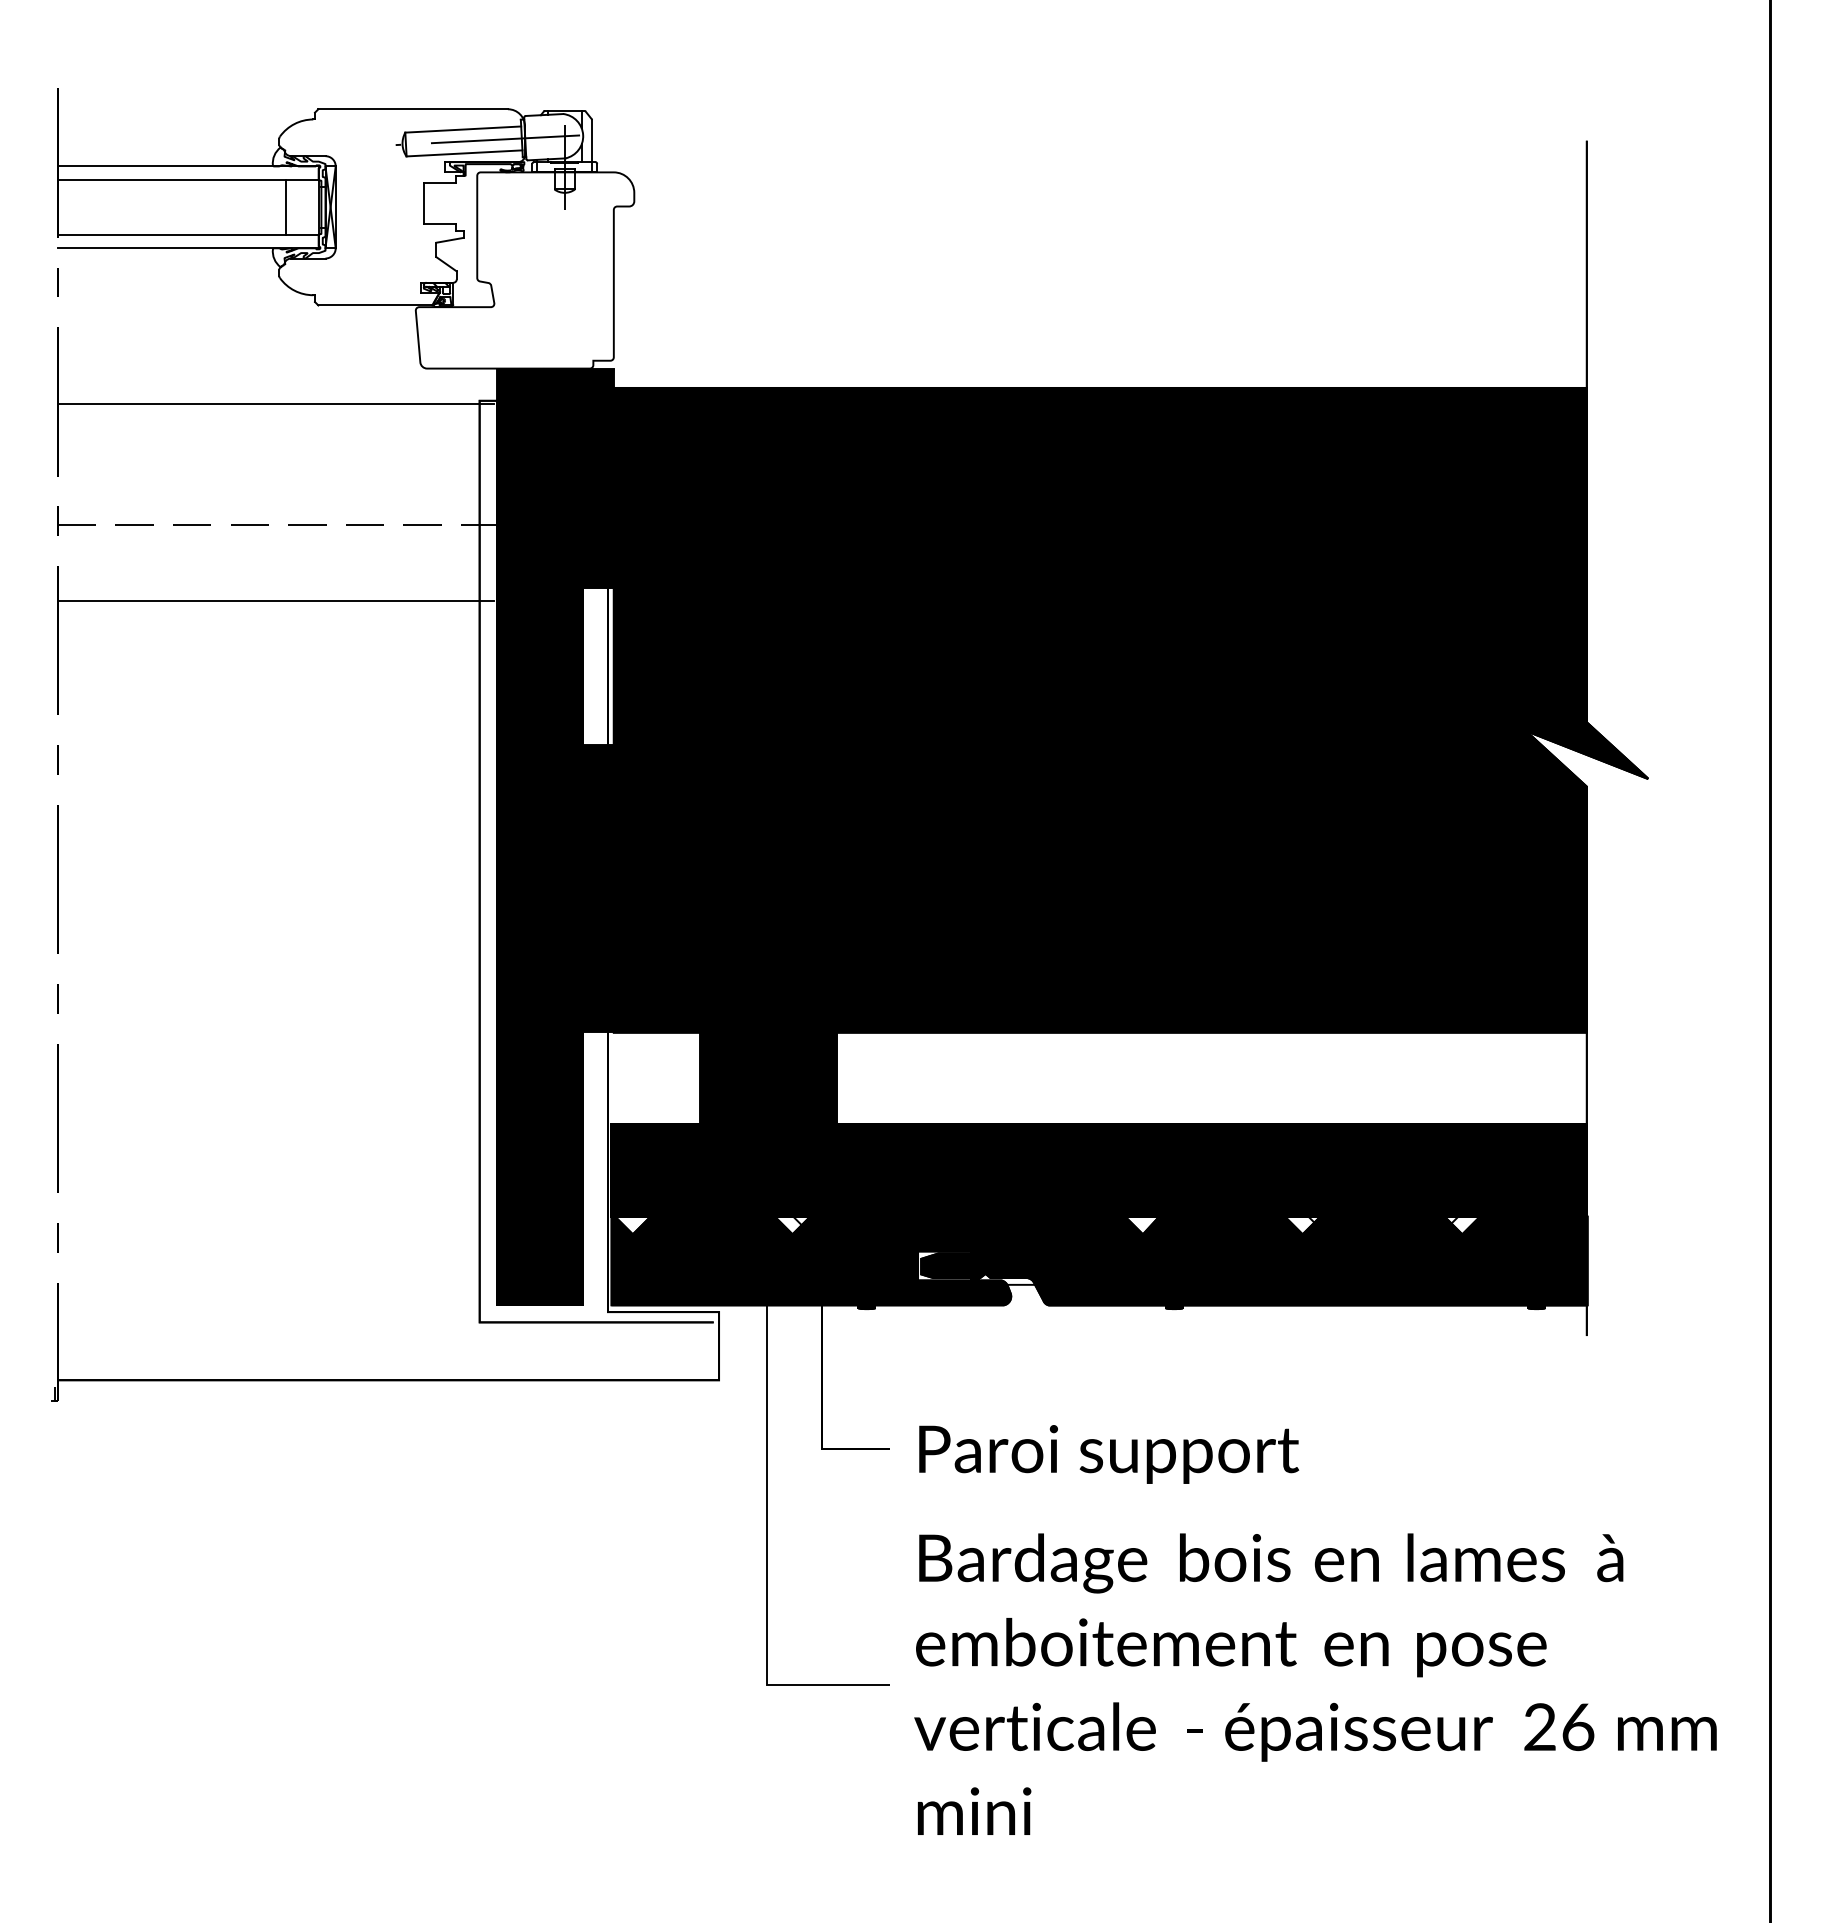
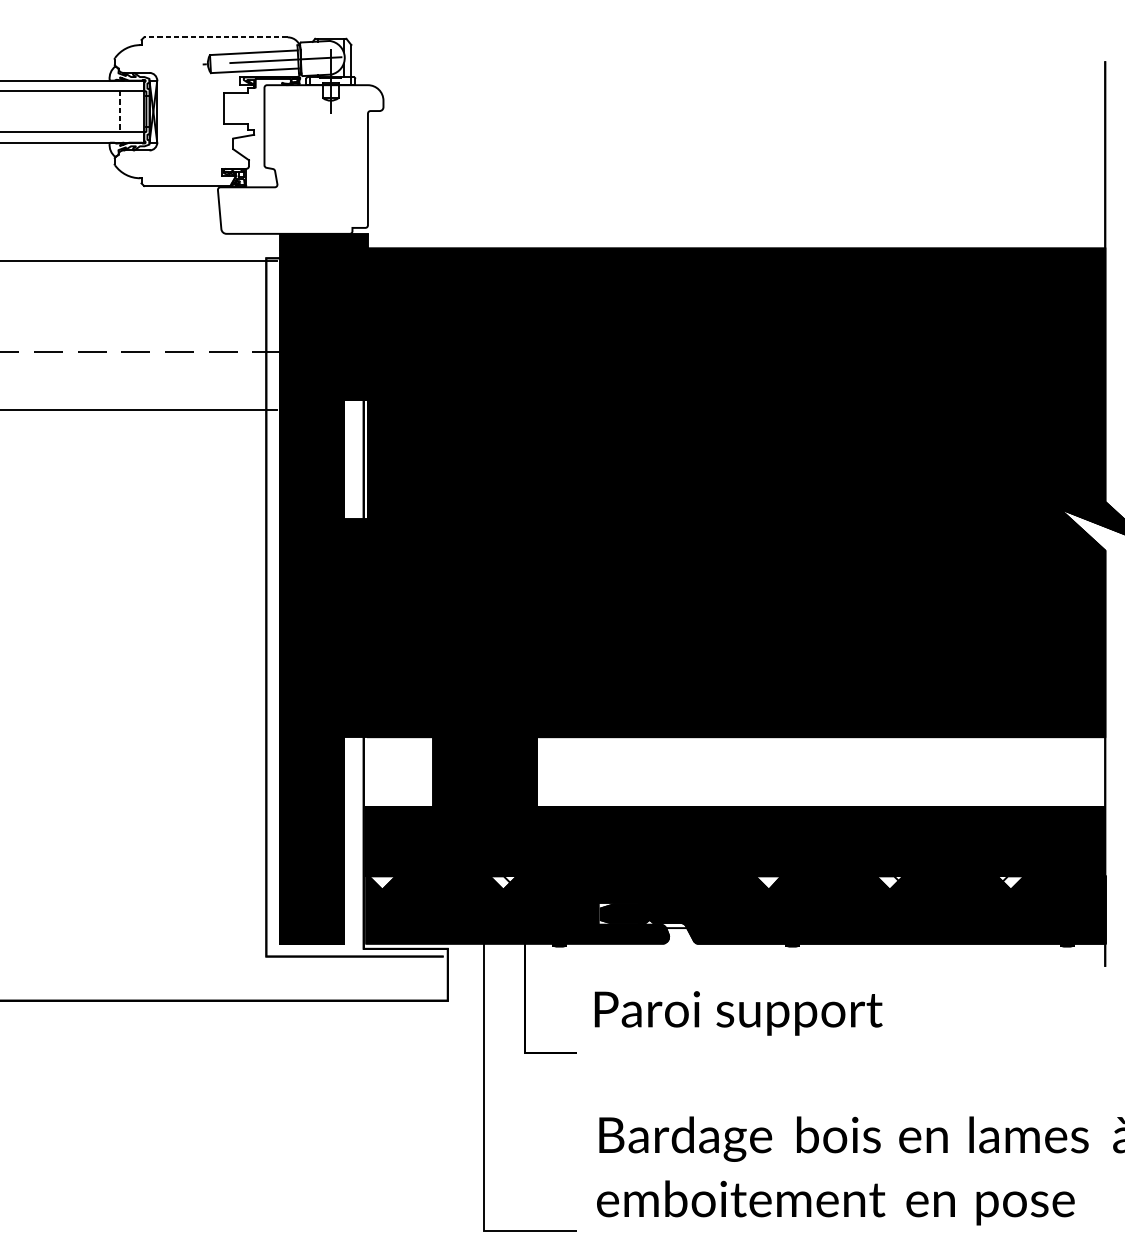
line: (413, 109) -> (216, 37), solid -> dashed
line: (286, 207) -> (119, 111), solid -> dashed
text: (1109, 1454) -> (738, 1013), moved

